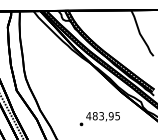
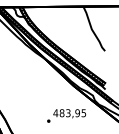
text: (99, 119) -> (66, 116), moved

